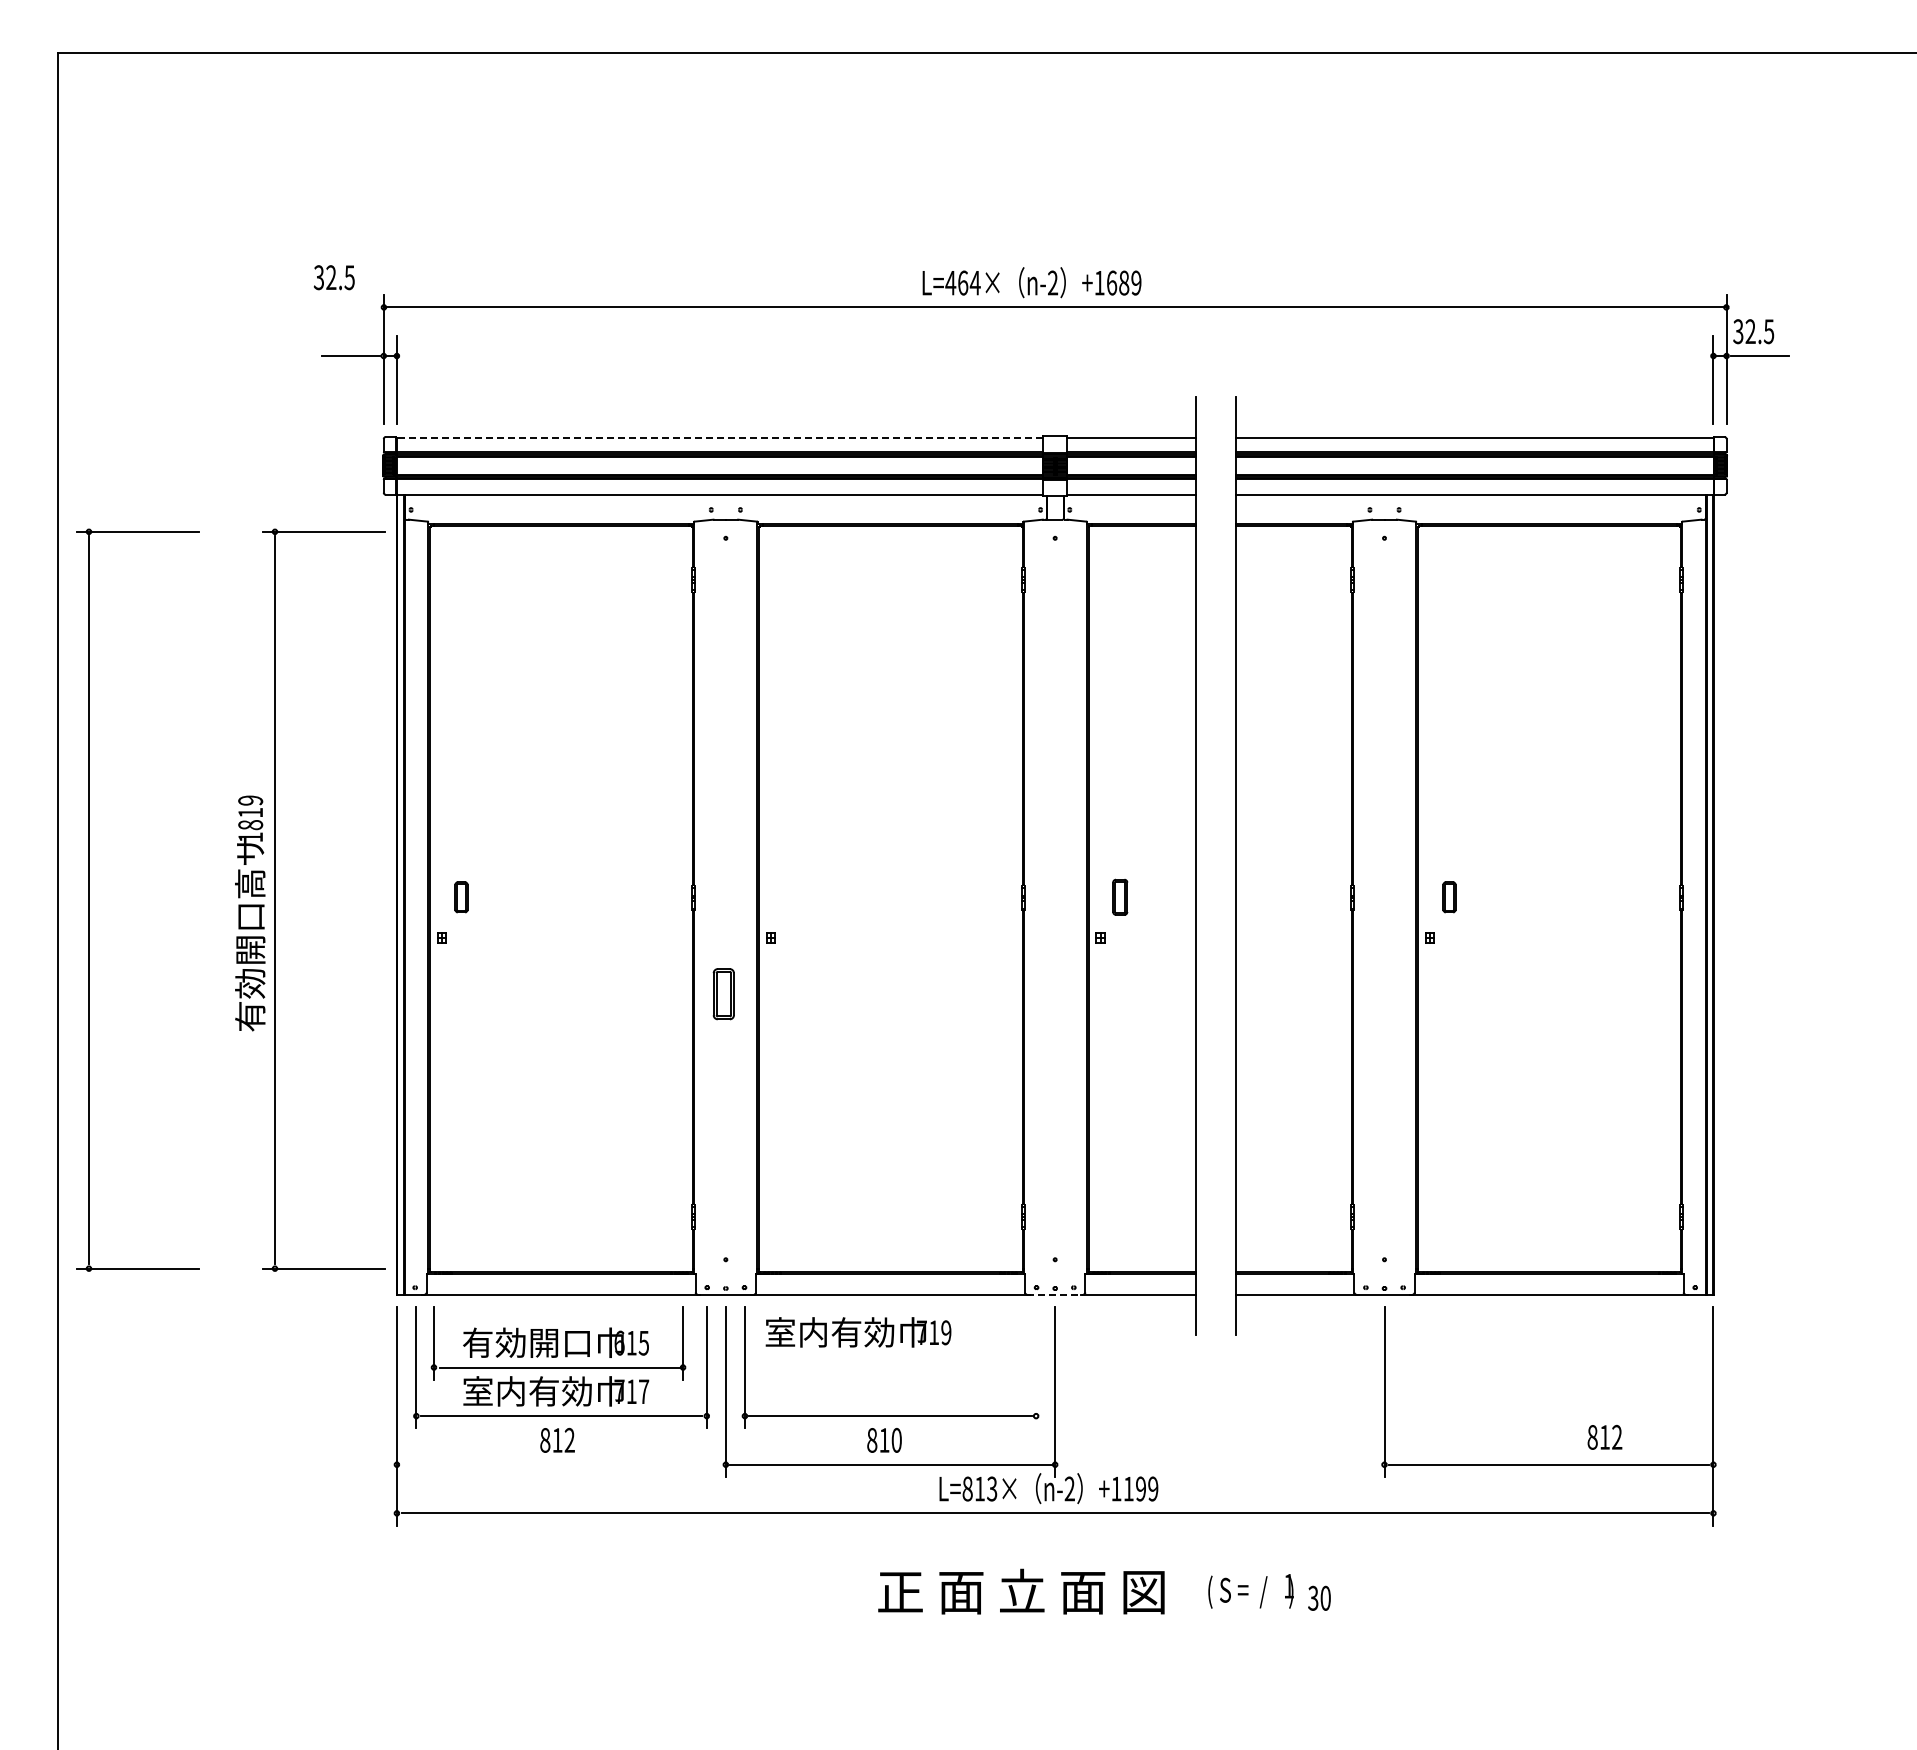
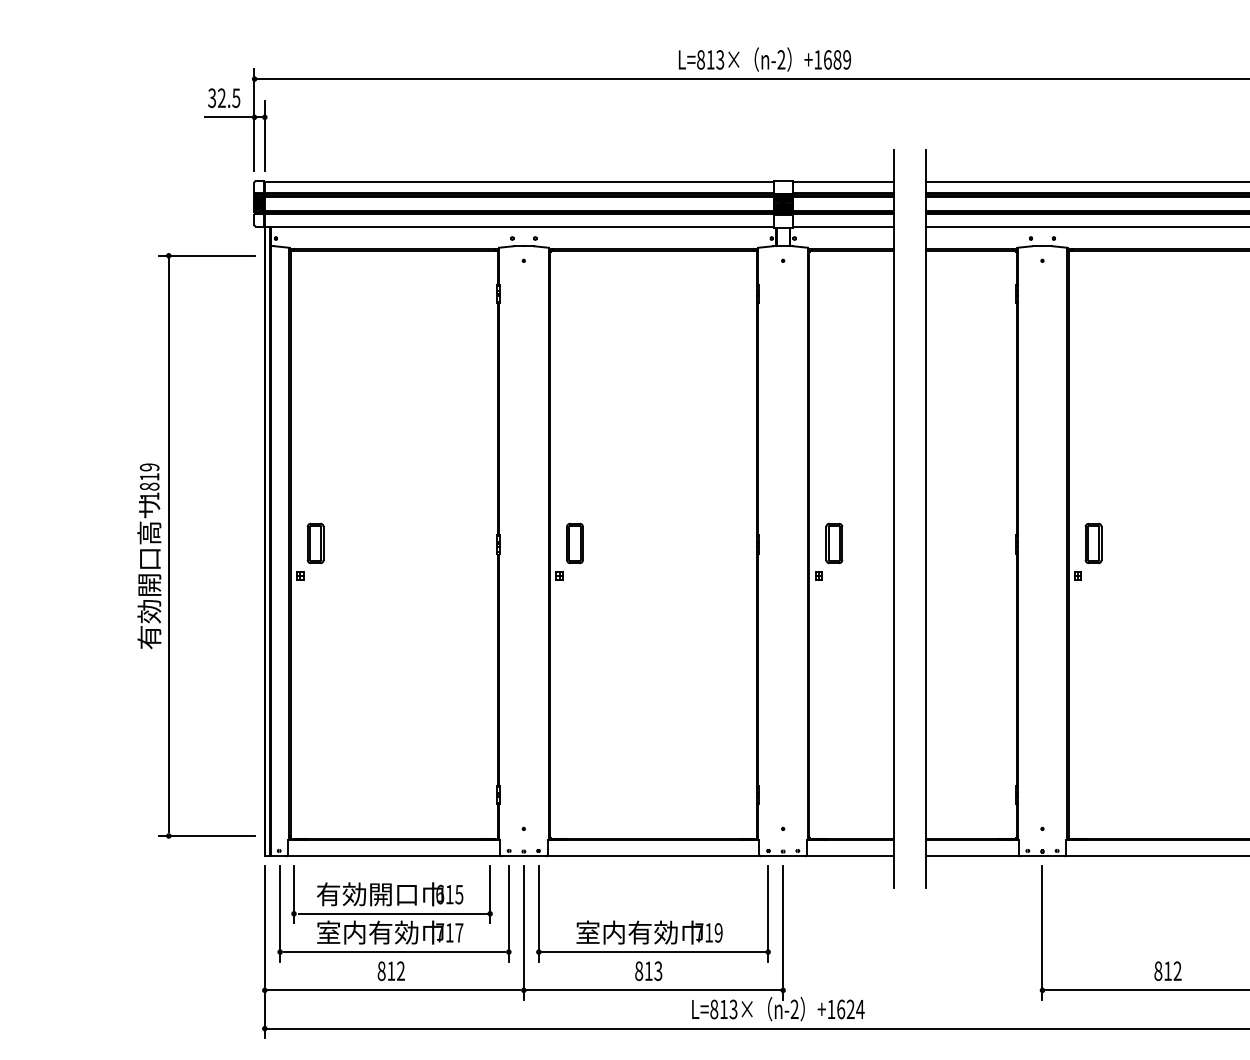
text: (333, 277) -> (223, 98), moved
text: (962, 282) -> (710, 59), L=464× -> L=813×
line: (719, 437) -> (518, 181), dashed -> solid
part: (461, 897) -> (315, 543), size x1.67
part: (1120, 897) -> (834, 543), size x1.43
part: (1449, 897) -> (1093, 543), size x1.67
part: (89, 899) -> (22, 545), removed
part: (723, 994) -> (574, 543), moved
line: (1055, 1294) -> (783, 856), dashed -> solid
text: (858, 1332) -> (649, 932), moved
line: (1036, 1367) -> (768, 913), added
text: (1604, 1436) -> (1167, 970), moved
text: (896, 1440) -> (658, 971), 810 -> 813
line: (561, 1464) -> (394, 990), added
text: (1141, 1488) -> (851, 1009), +1199 -> +1624

